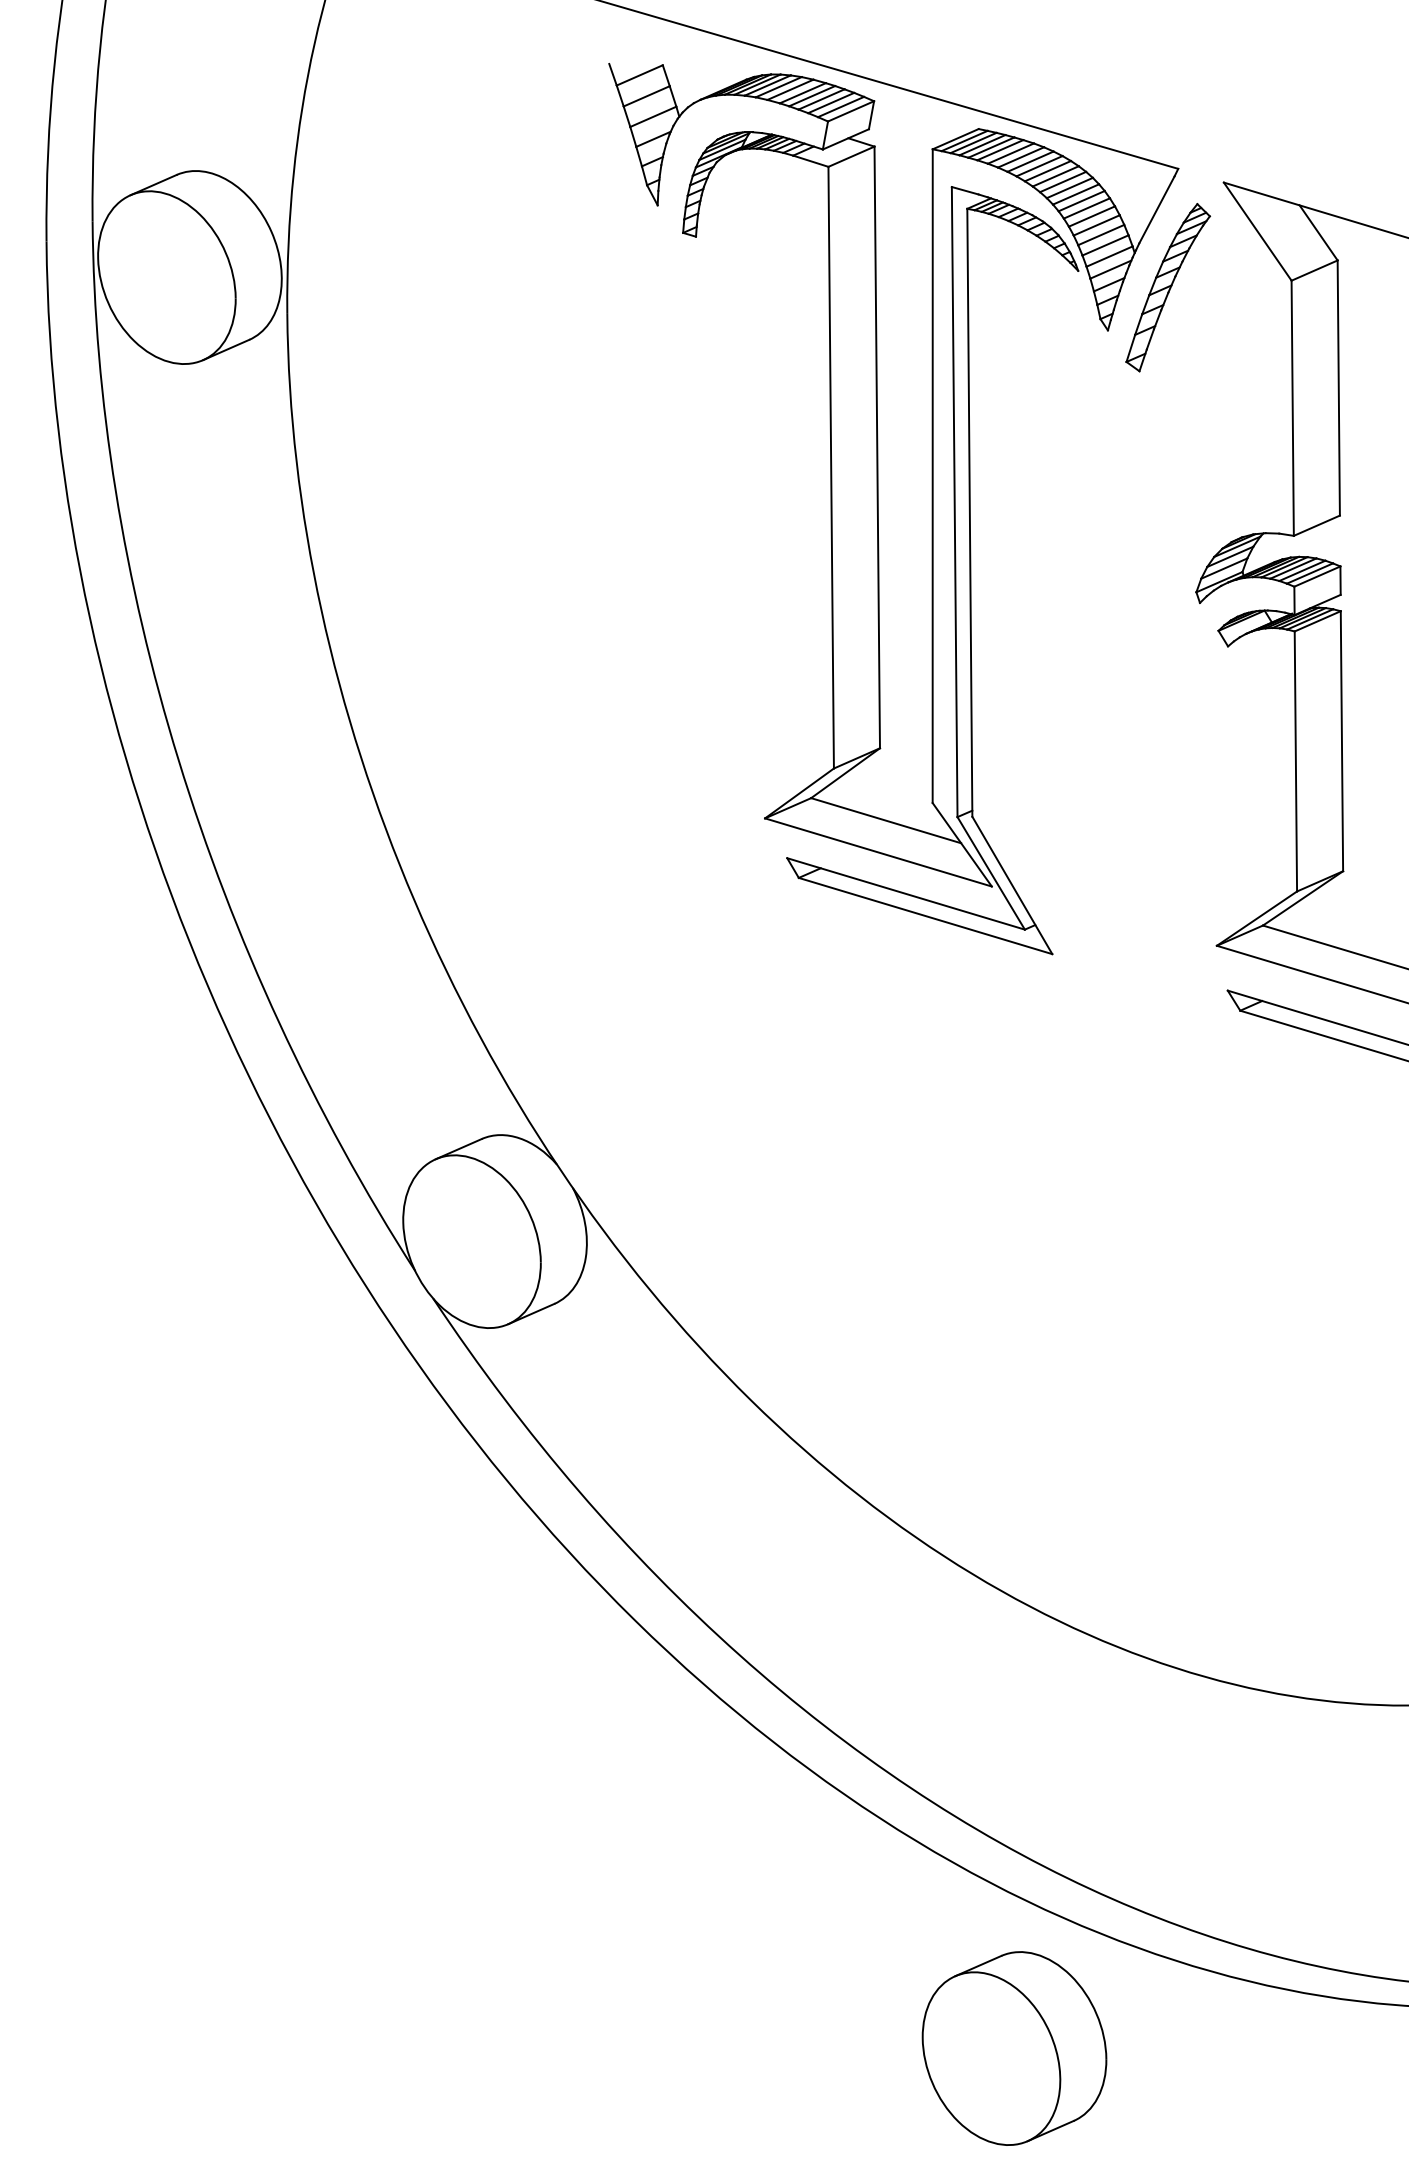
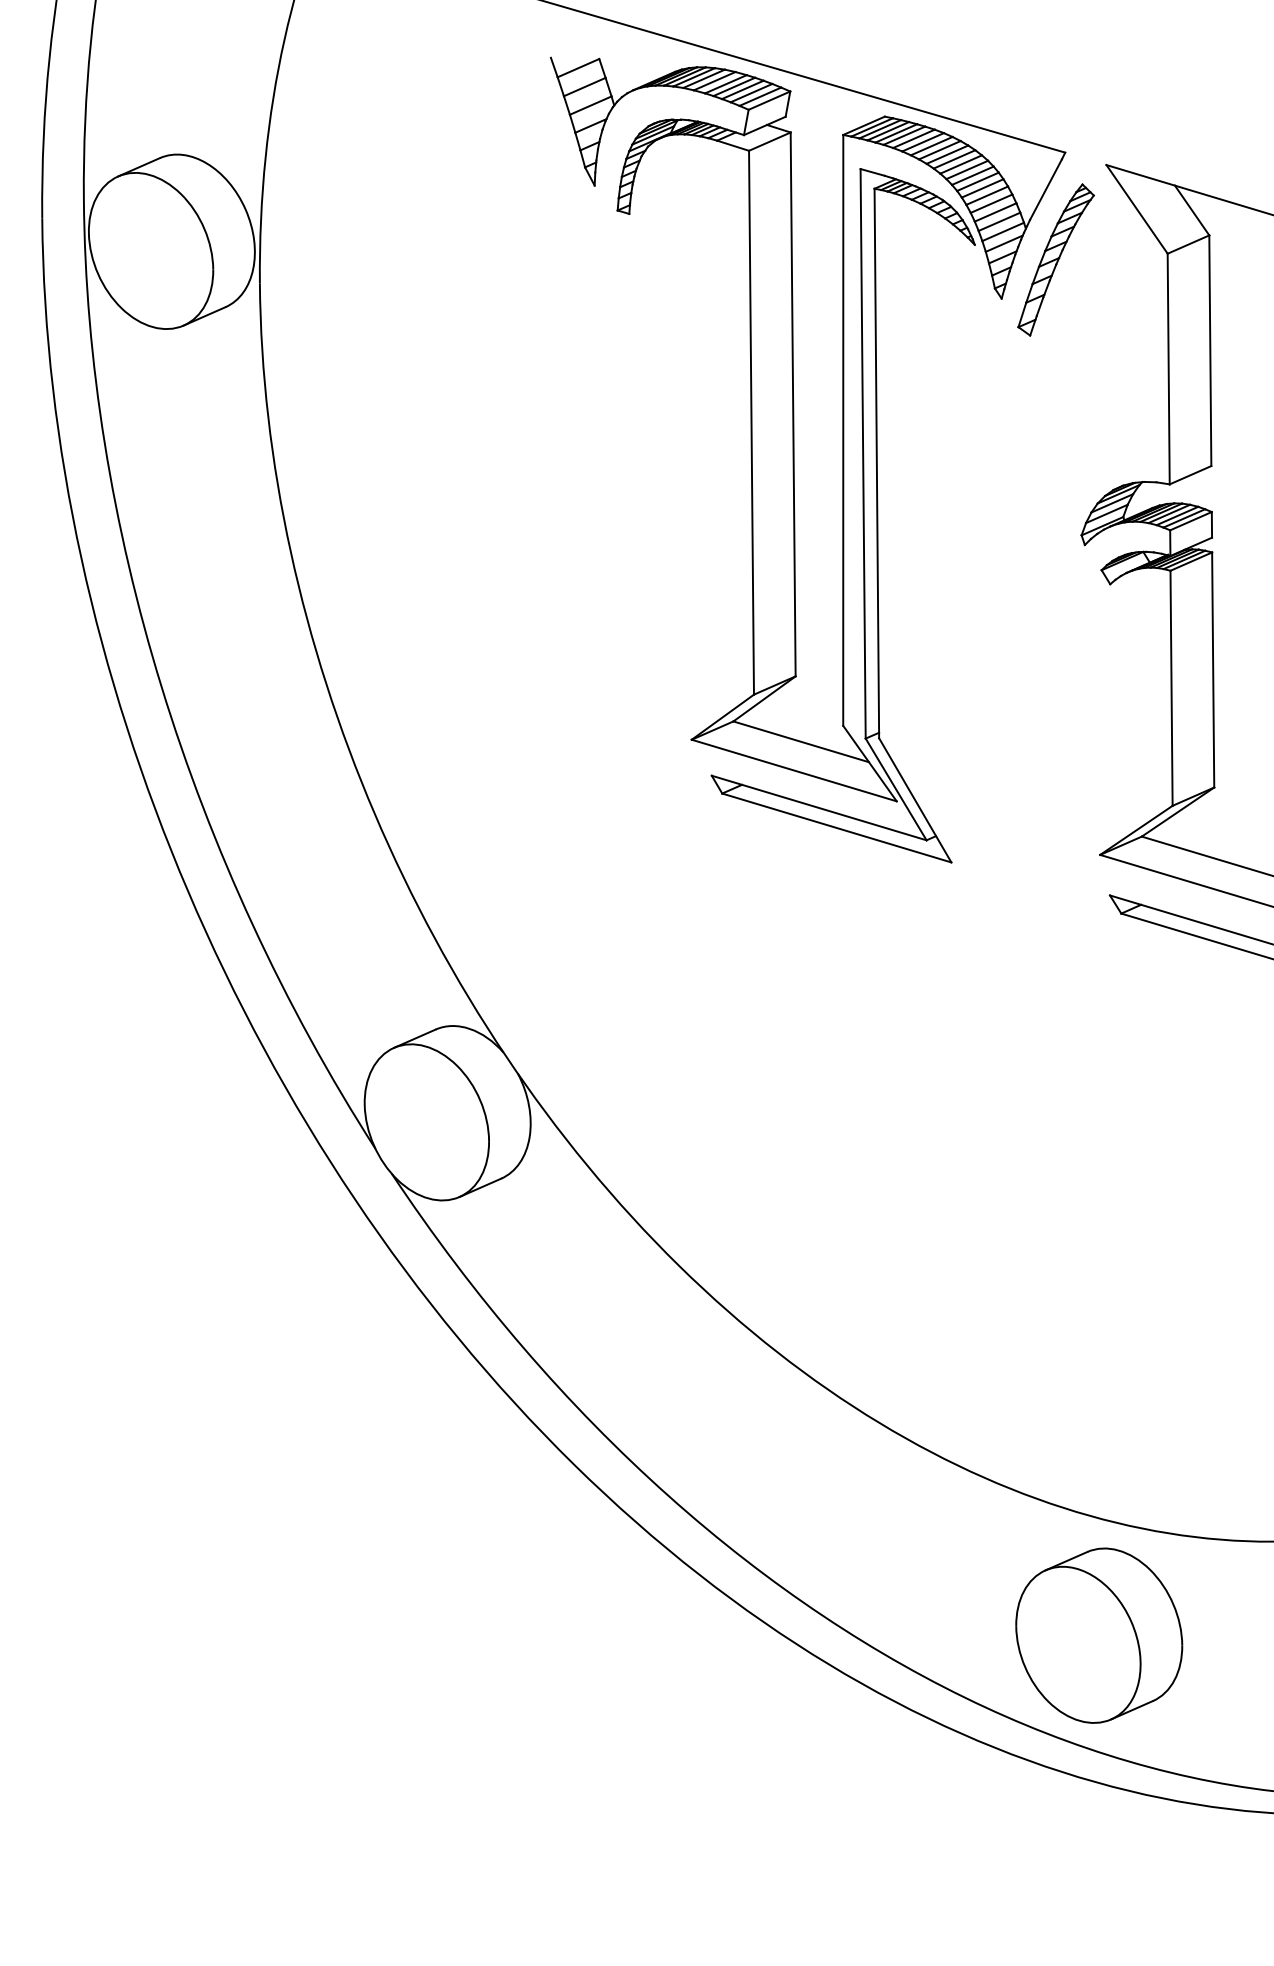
part: (1014, 2048) -> (1099, 1635), moved

